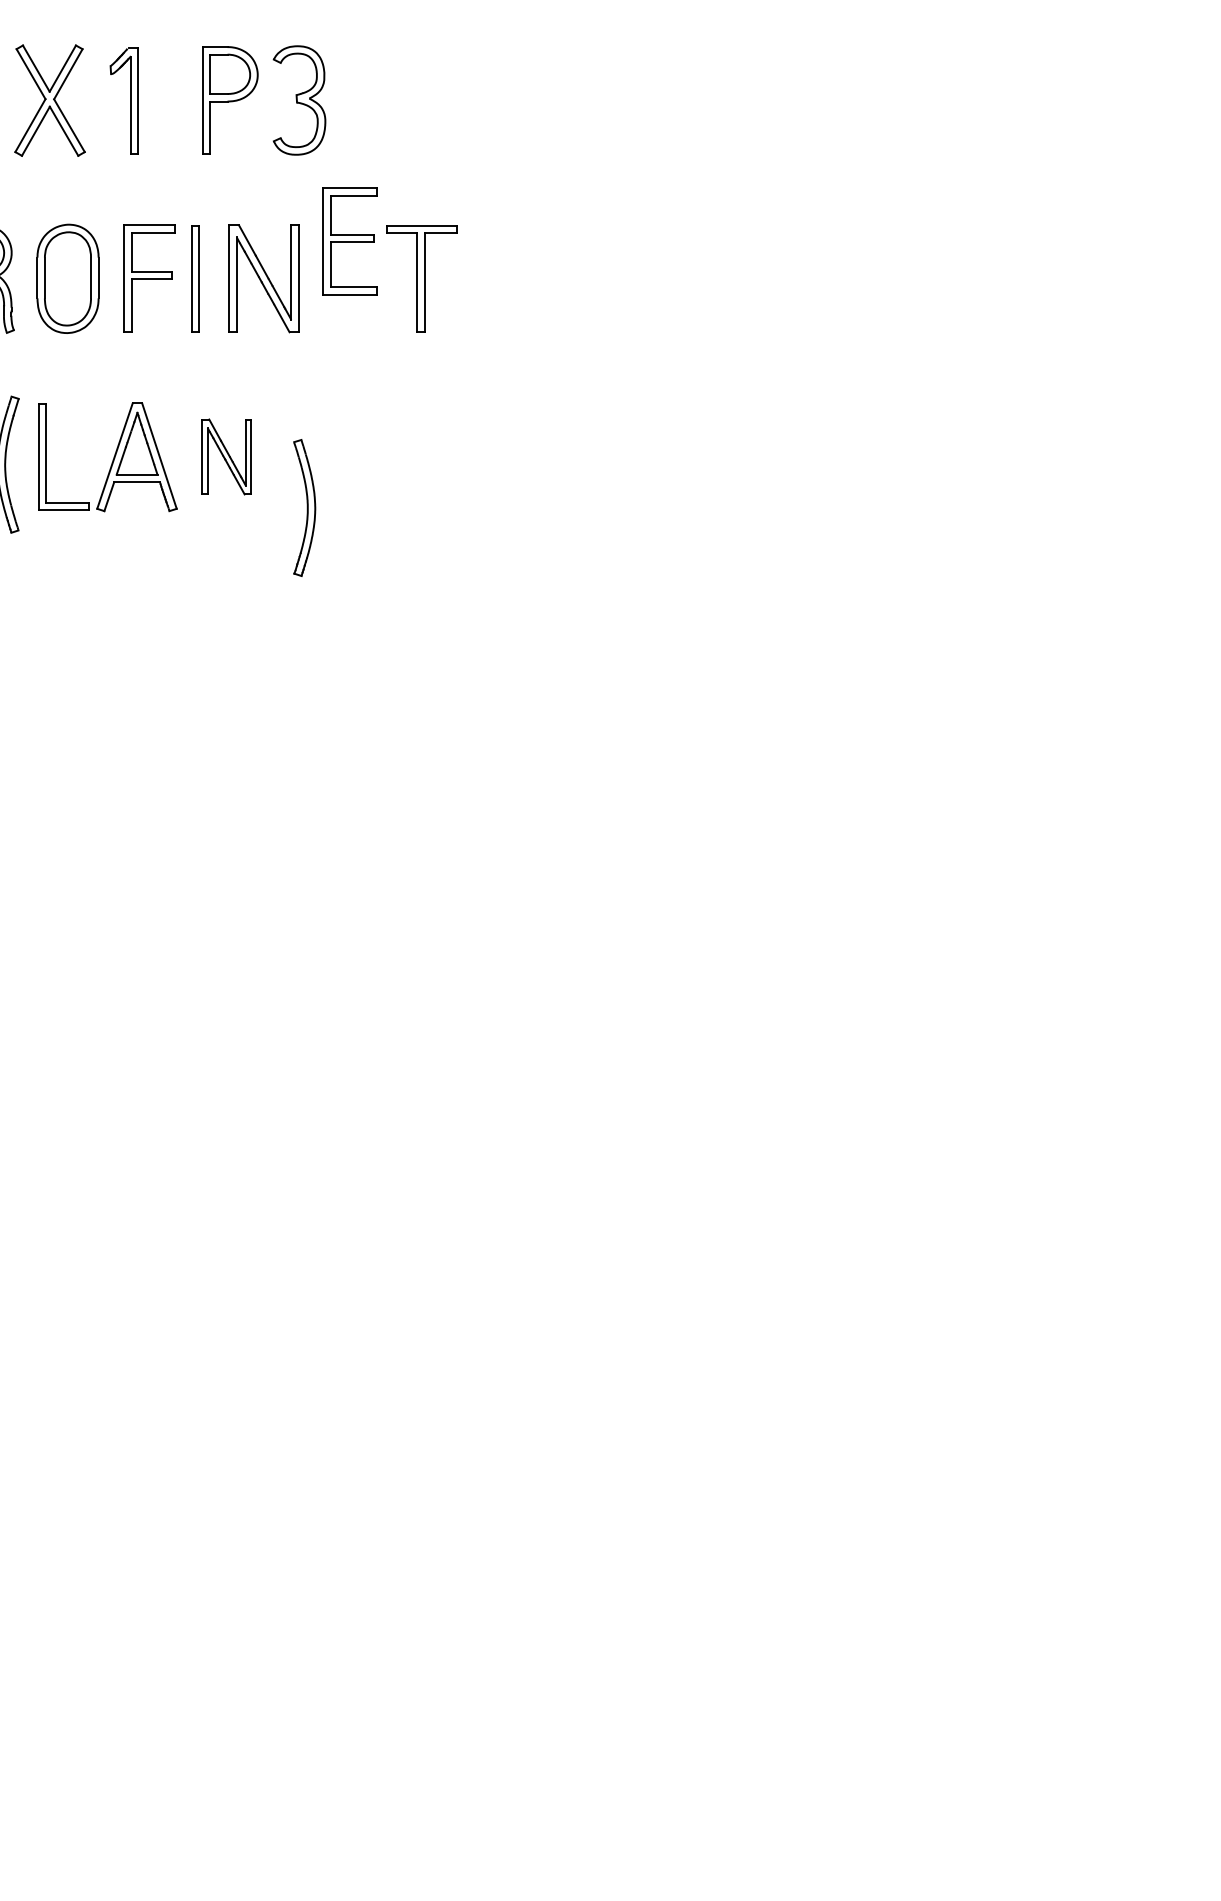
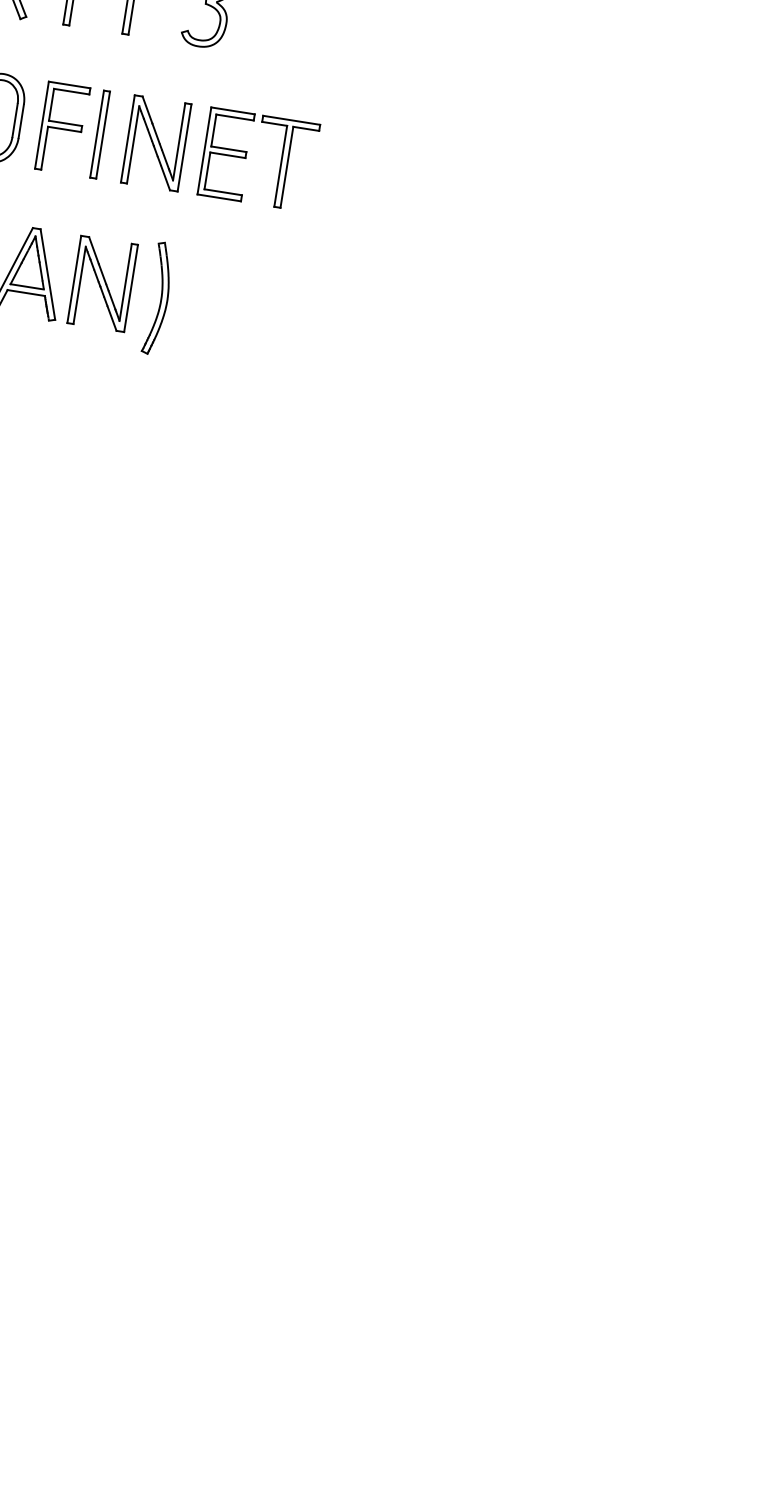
part: (349, 241) -> (225, 154), moved
part: (226, 456) -> (102, 283), size x1.43
part: (304, 507) -> (158, 298), moved

